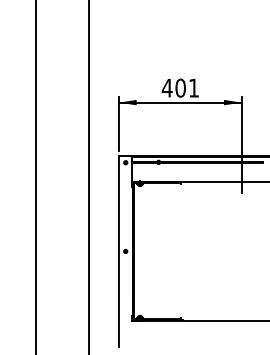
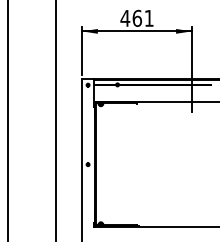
text: (180, 87) -> (137, 17), 401 -> 461

